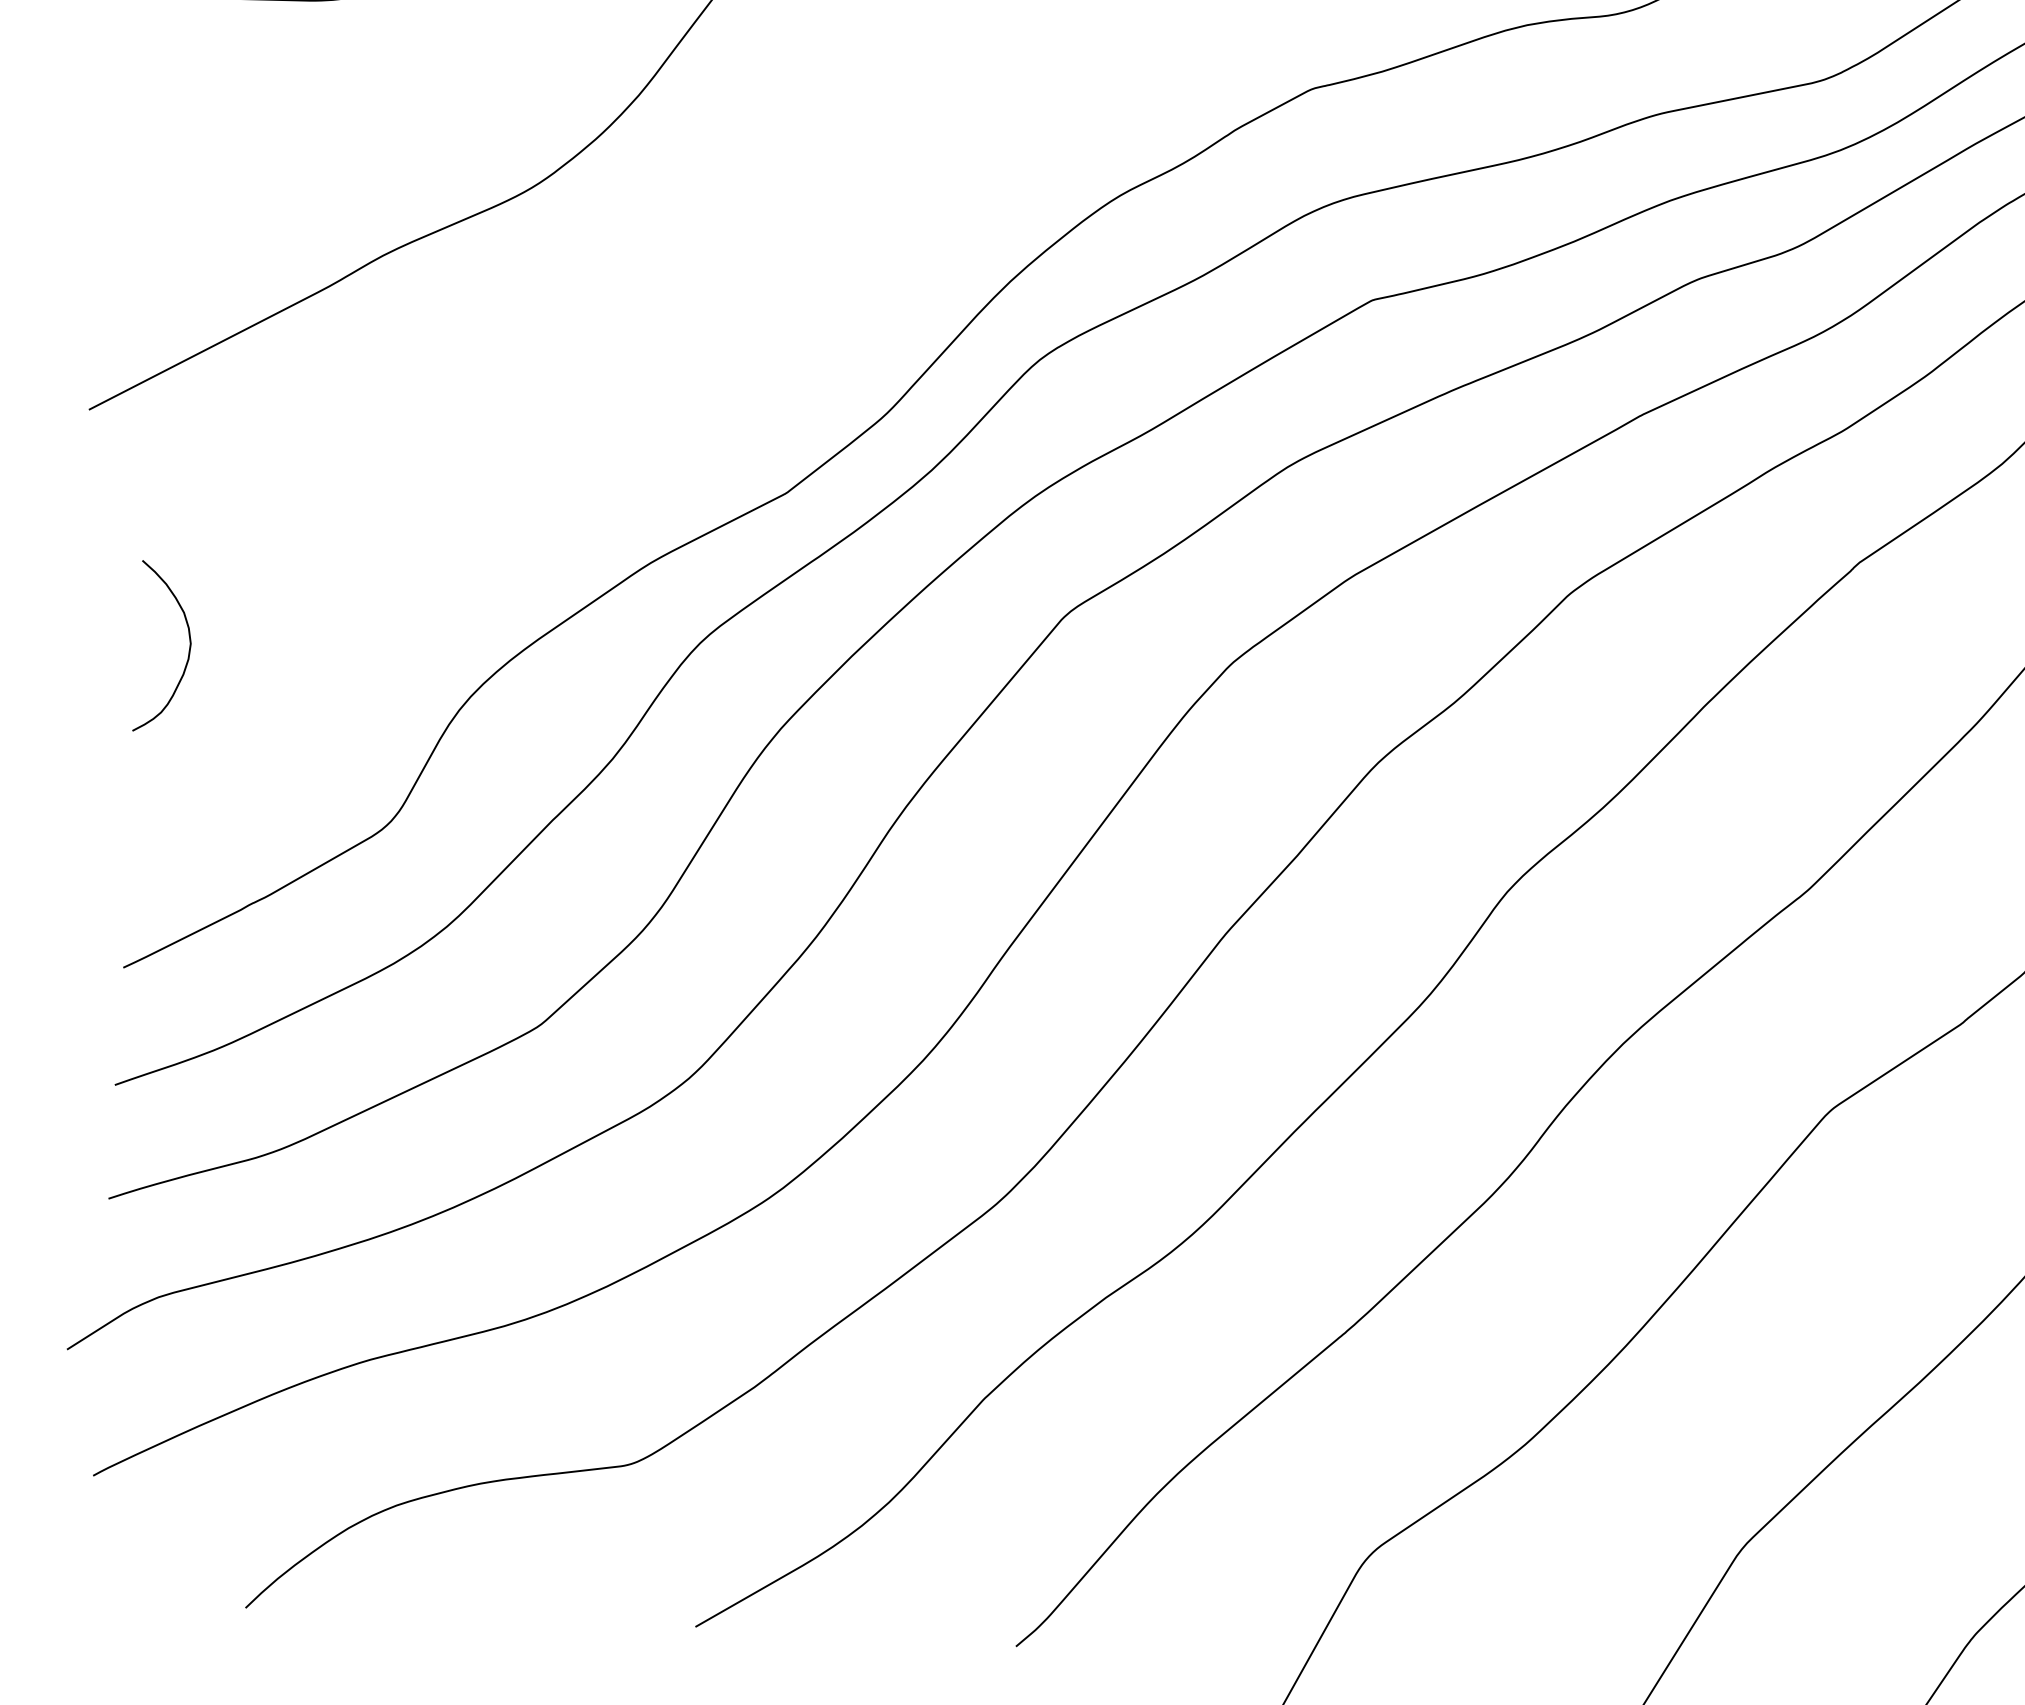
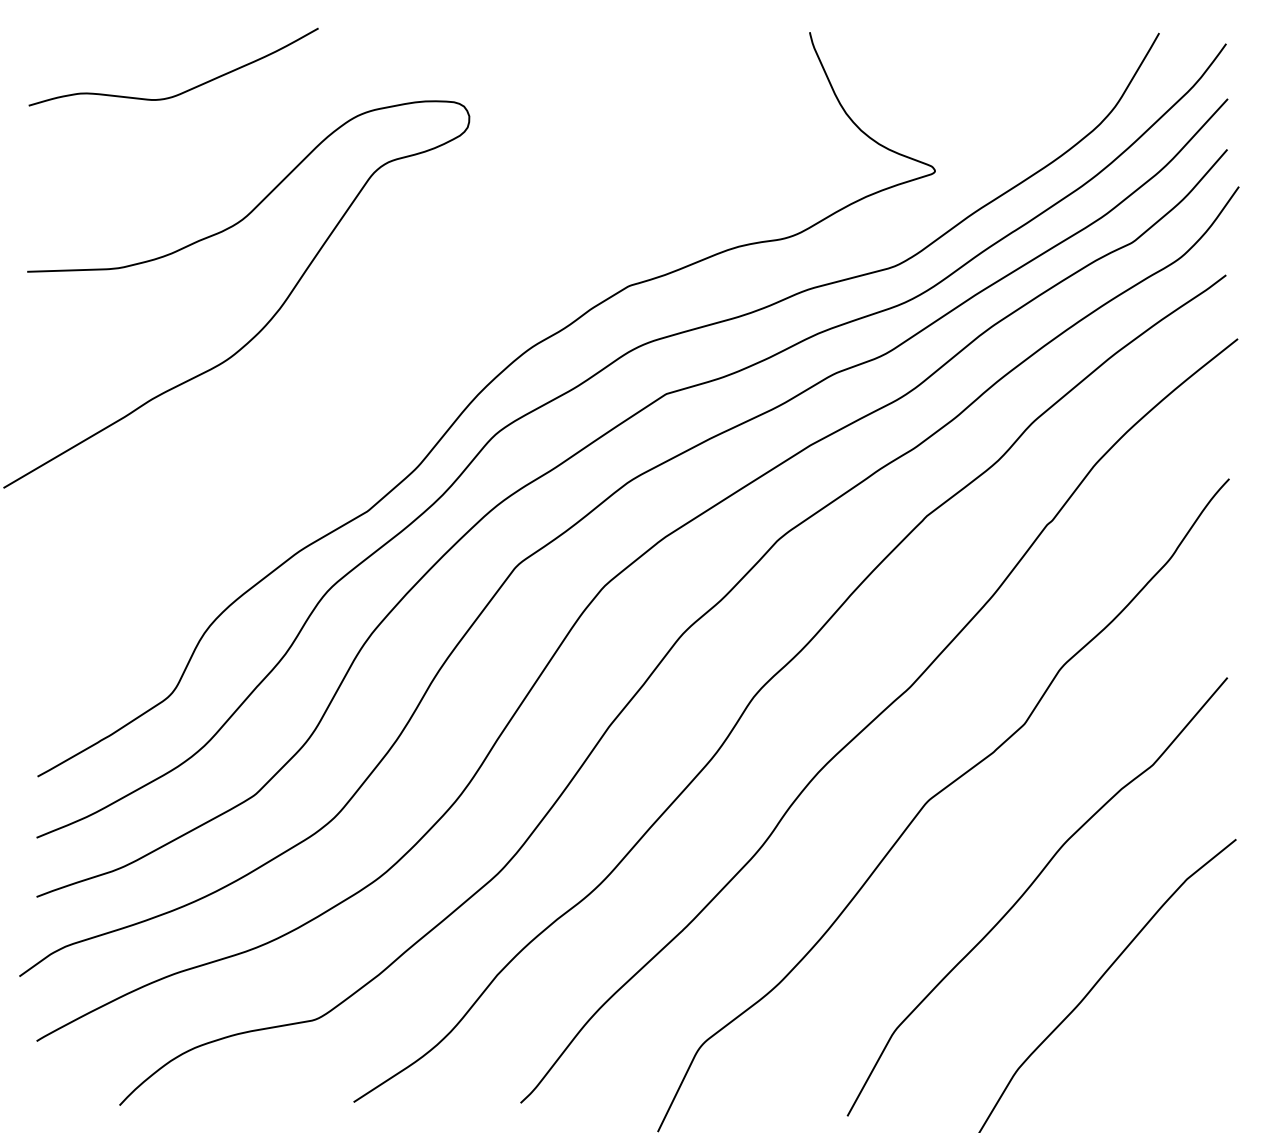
curve: (187, 651) -> (61, 610), removed

